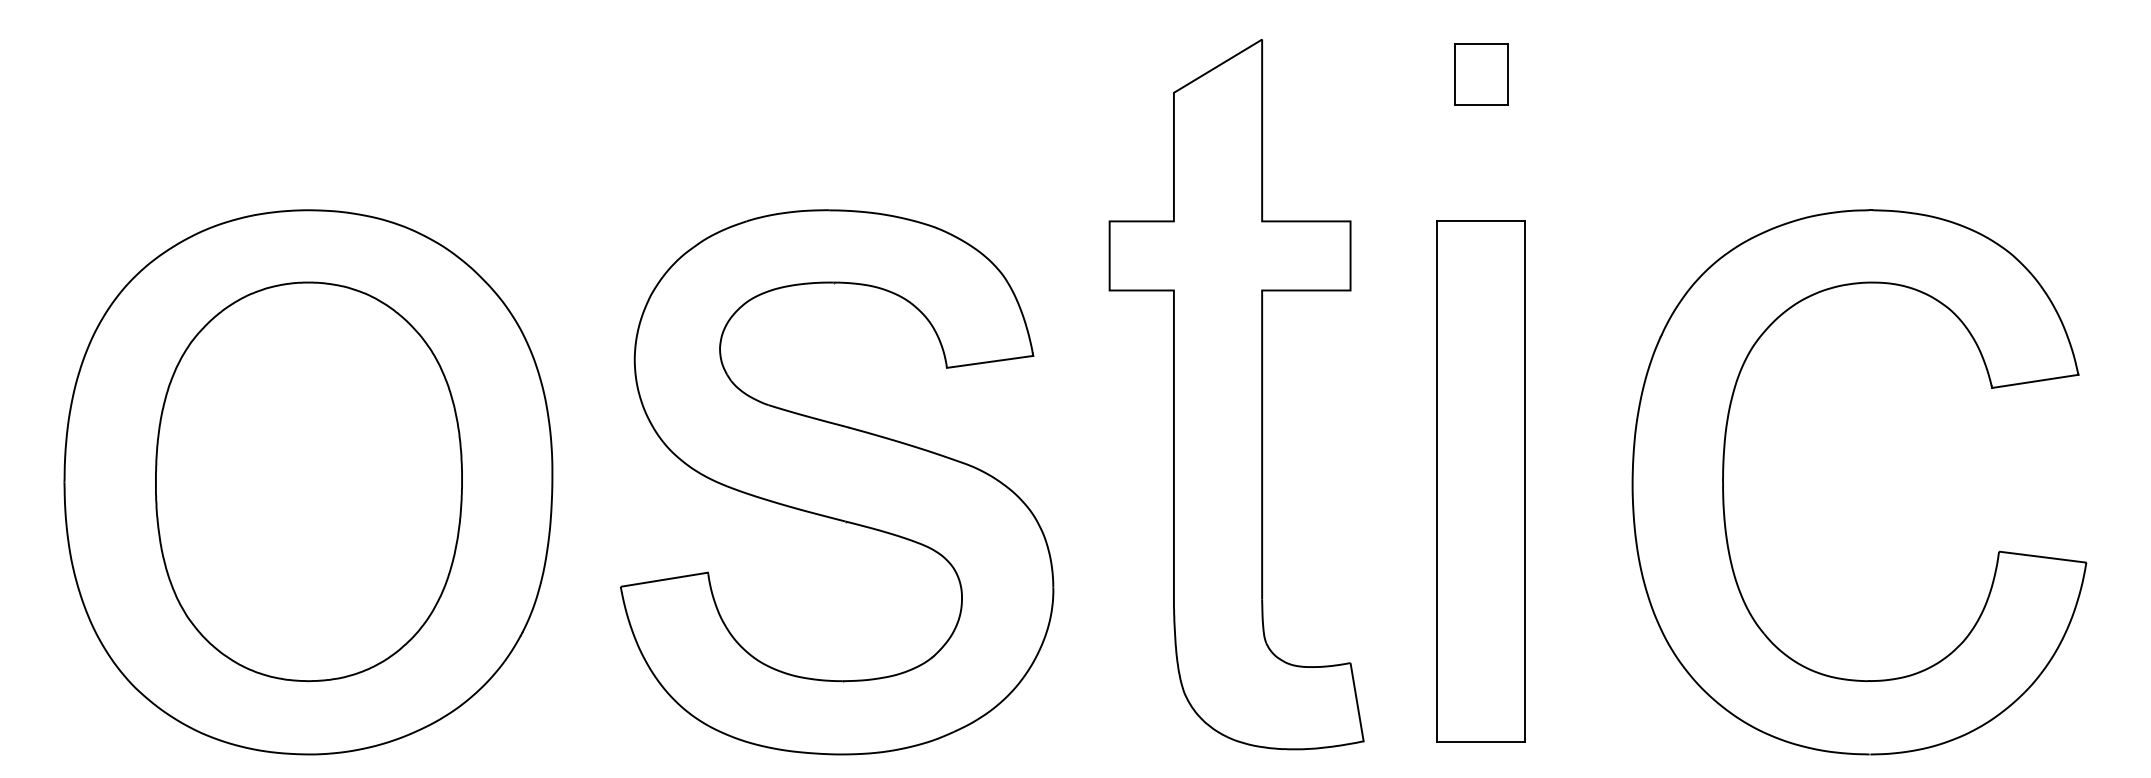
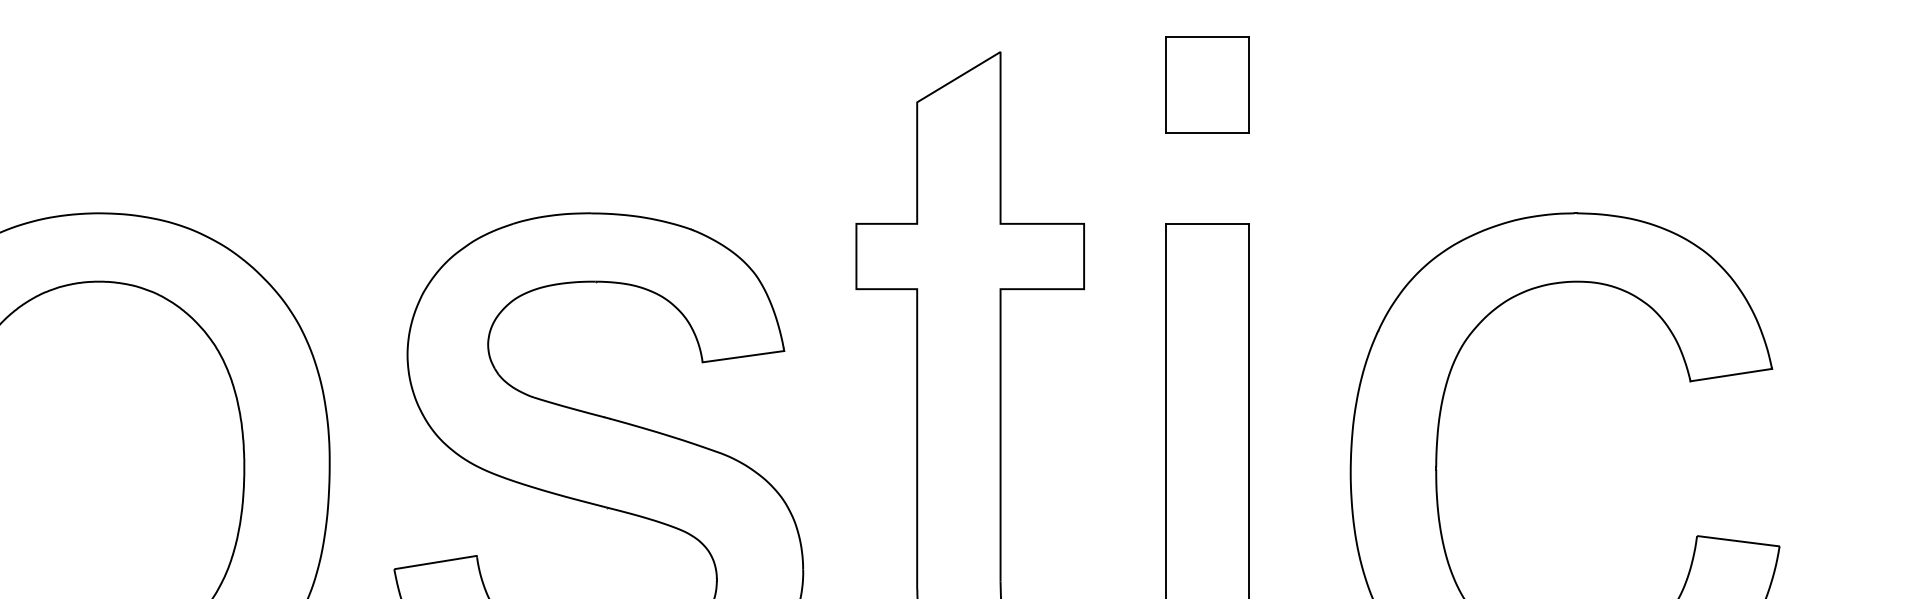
part: (1480, 74) -> (1206, 85), size x1.67

